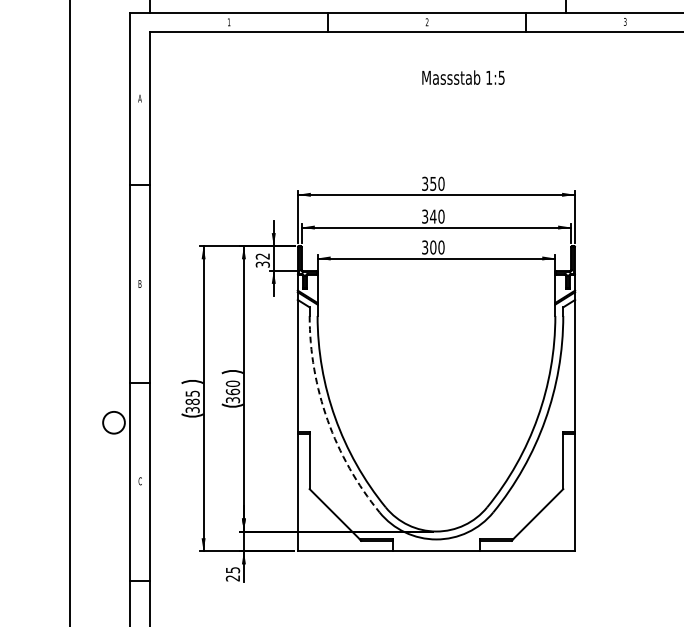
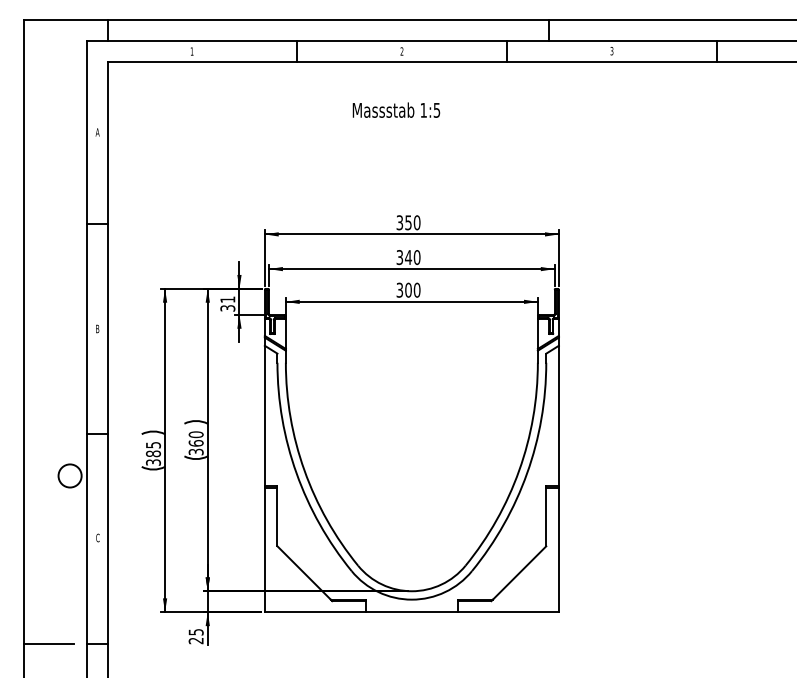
text: (463, 76) -> (396, 109), moved
text: (262, 256) -> (227, 299), 32 -> 31
arc: (327, 420) -> (296, 473), dashed -> solid
line: (93, 580) -> (48, 643), added

